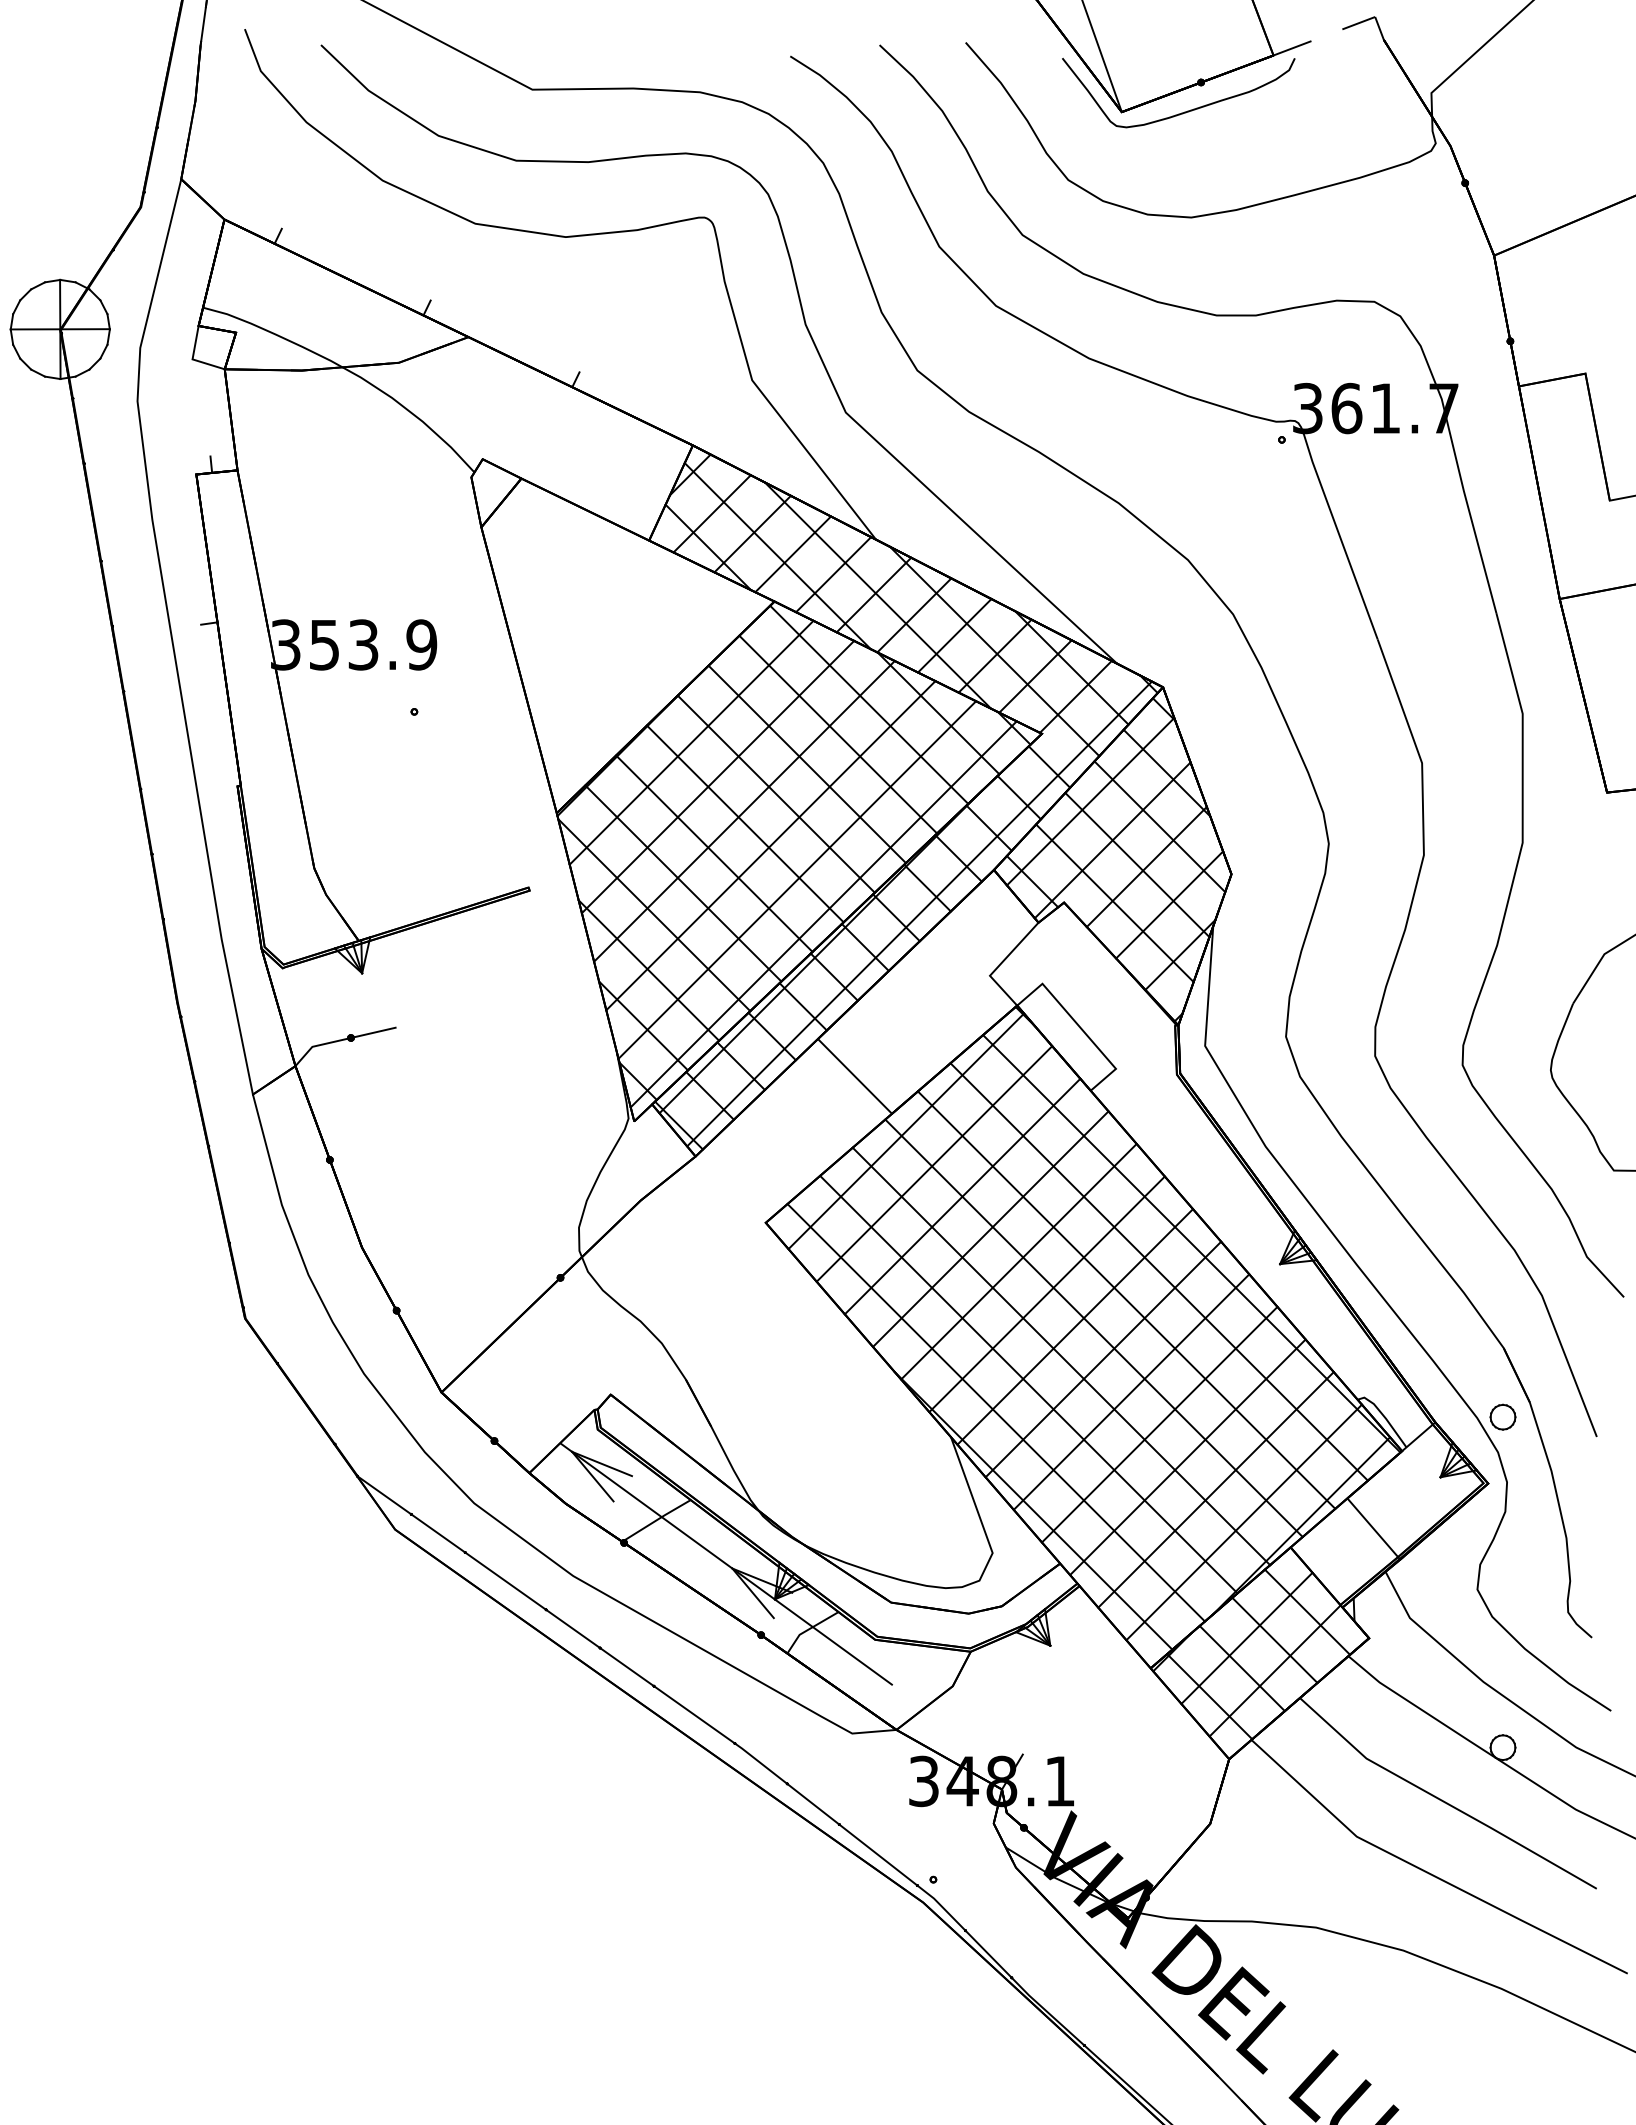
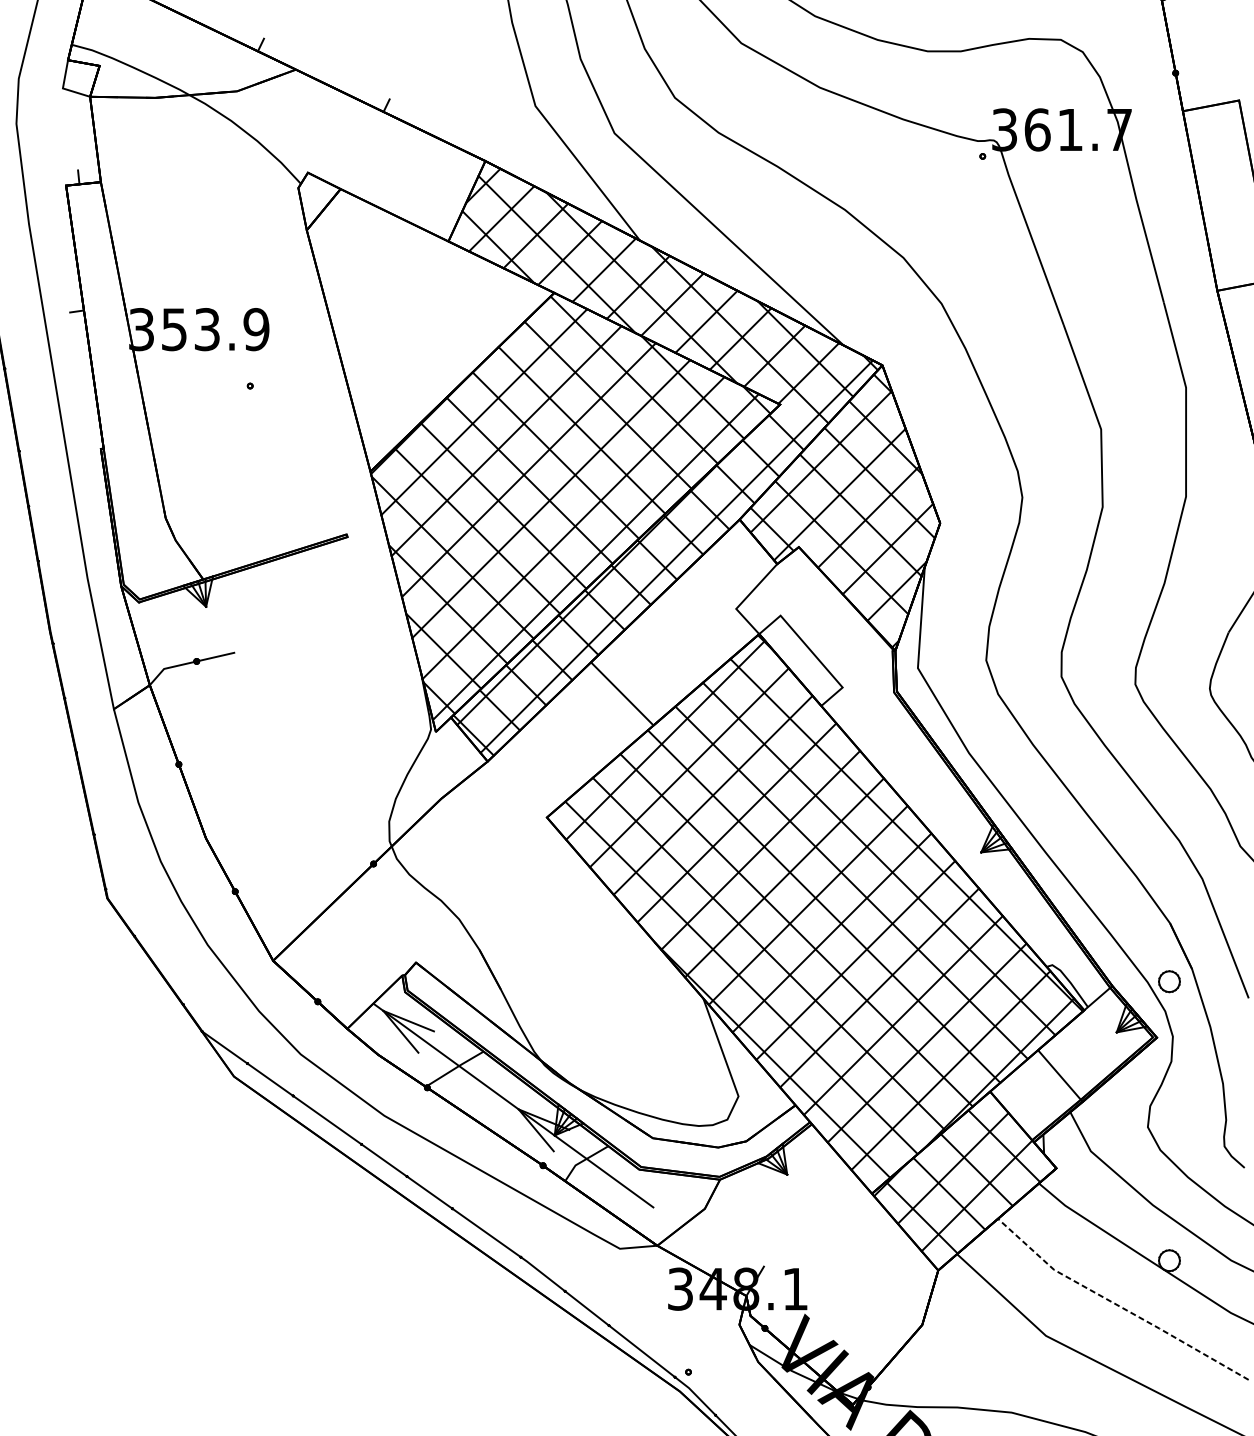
line: (1442, 1800) -> (1118, 1305), solid -> dashed

